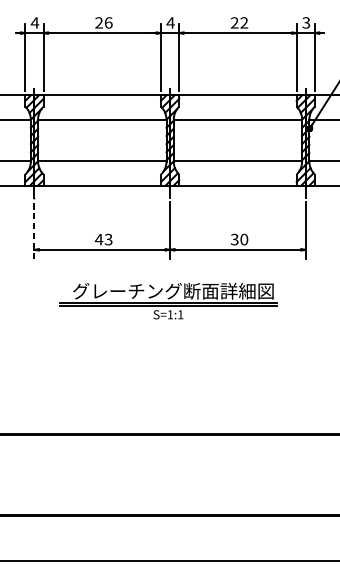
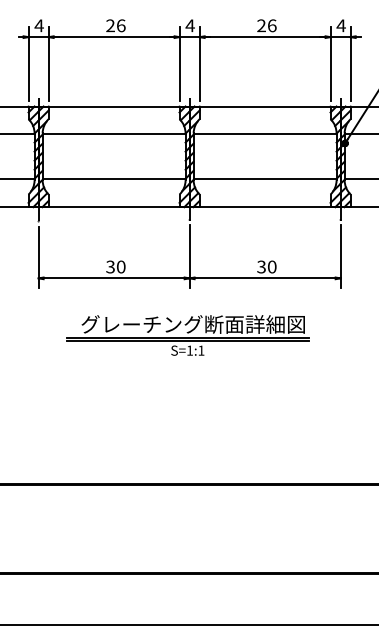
text: (243, 22) -> (271, 25), 22 -> 26
text: (305, 22) -> (340, 25), 3 -> 4
line: (34, 231) -> (38, 257), dashed -> solid
text: (103, 239) -> (115, 266), 43 -> 30

